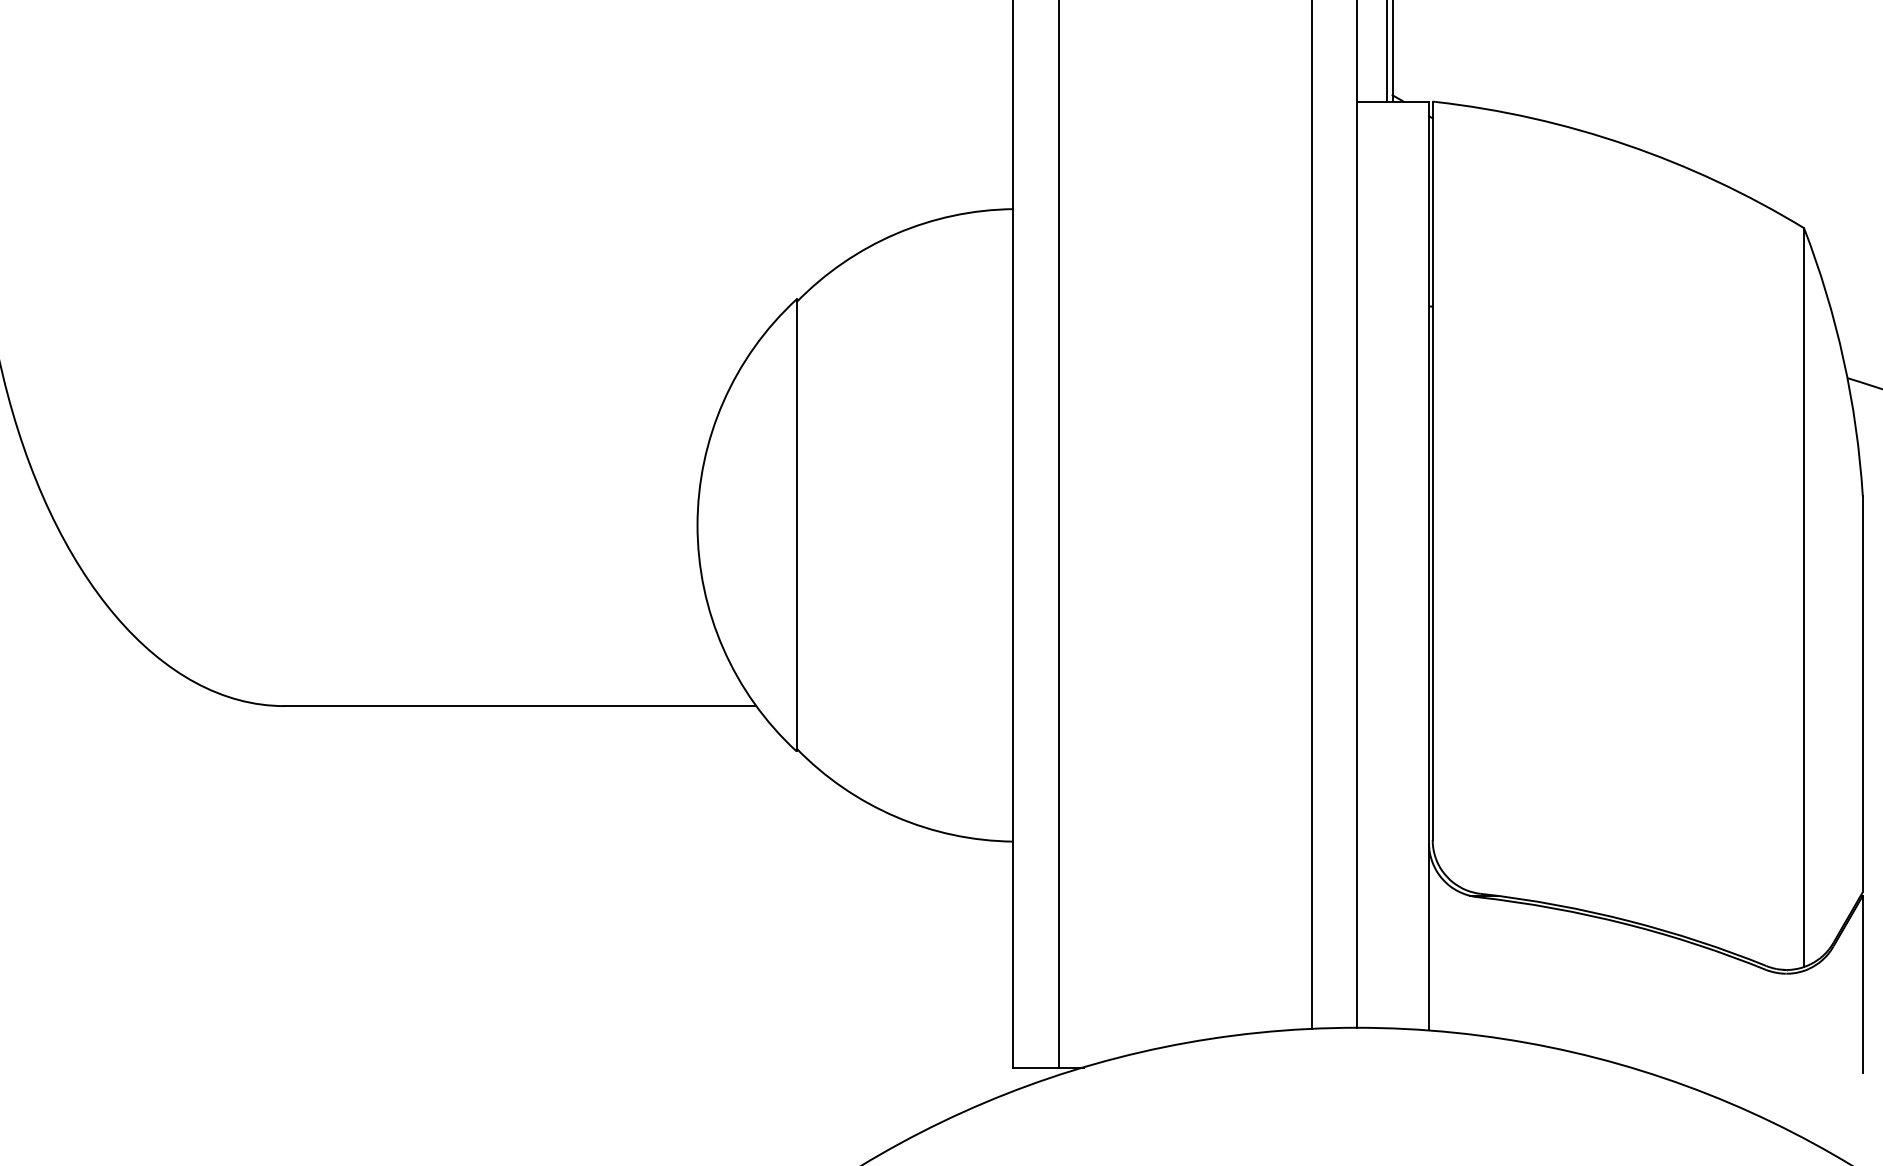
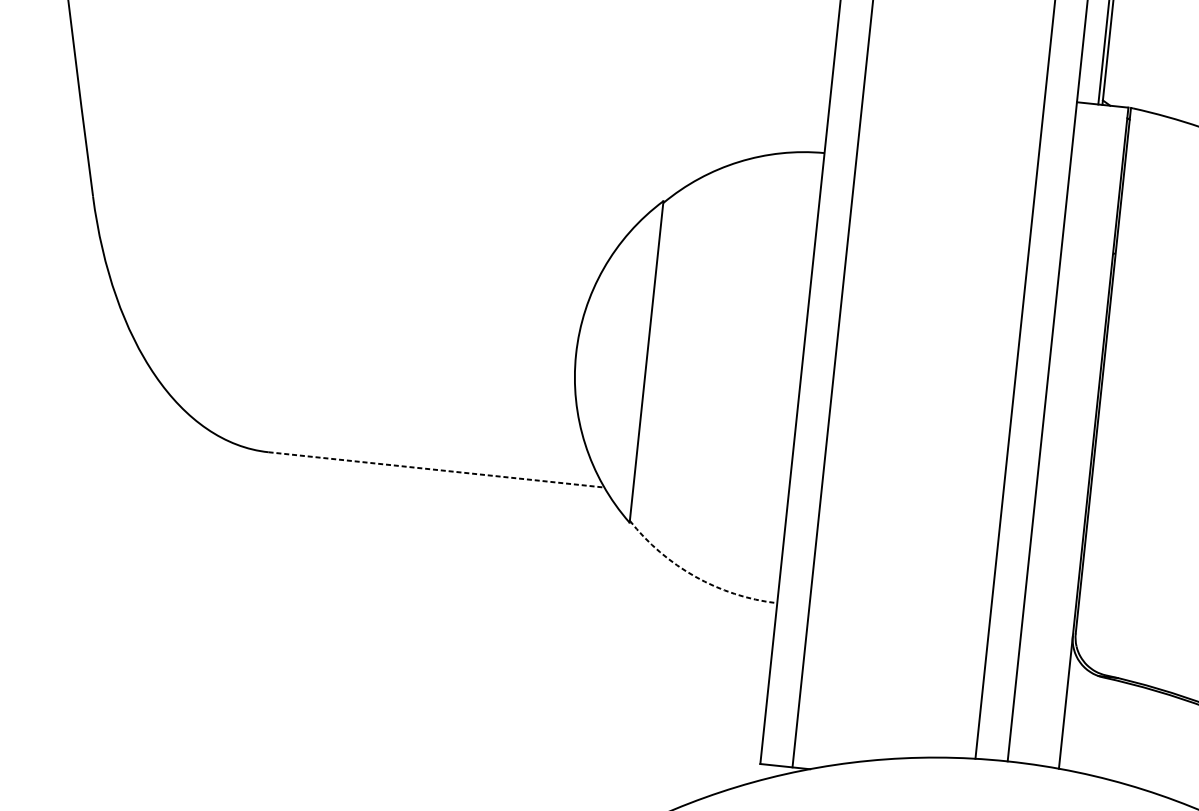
line: (520, 706) -> (436, 470), solid -> dashed
arc: (895, 816) -> (695, 576), solid -> dashed

